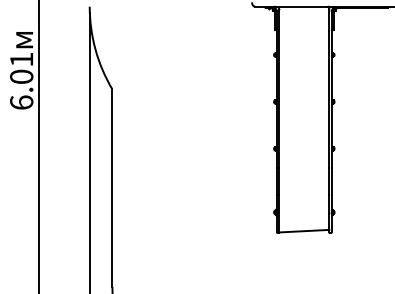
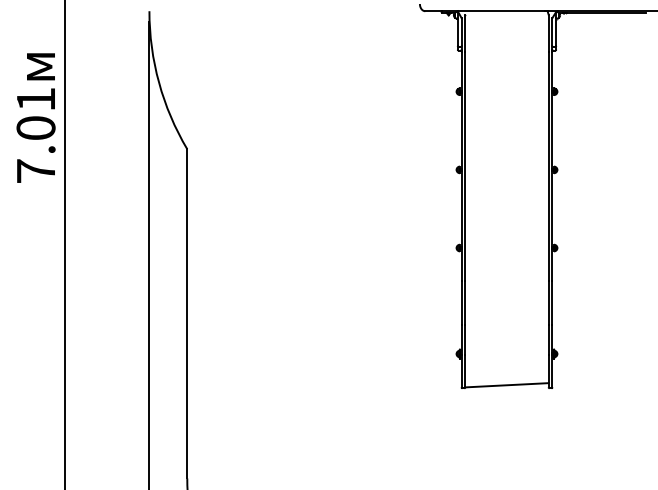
text: (21, 102) -> (35, 170), 6.01 -> 7.01

